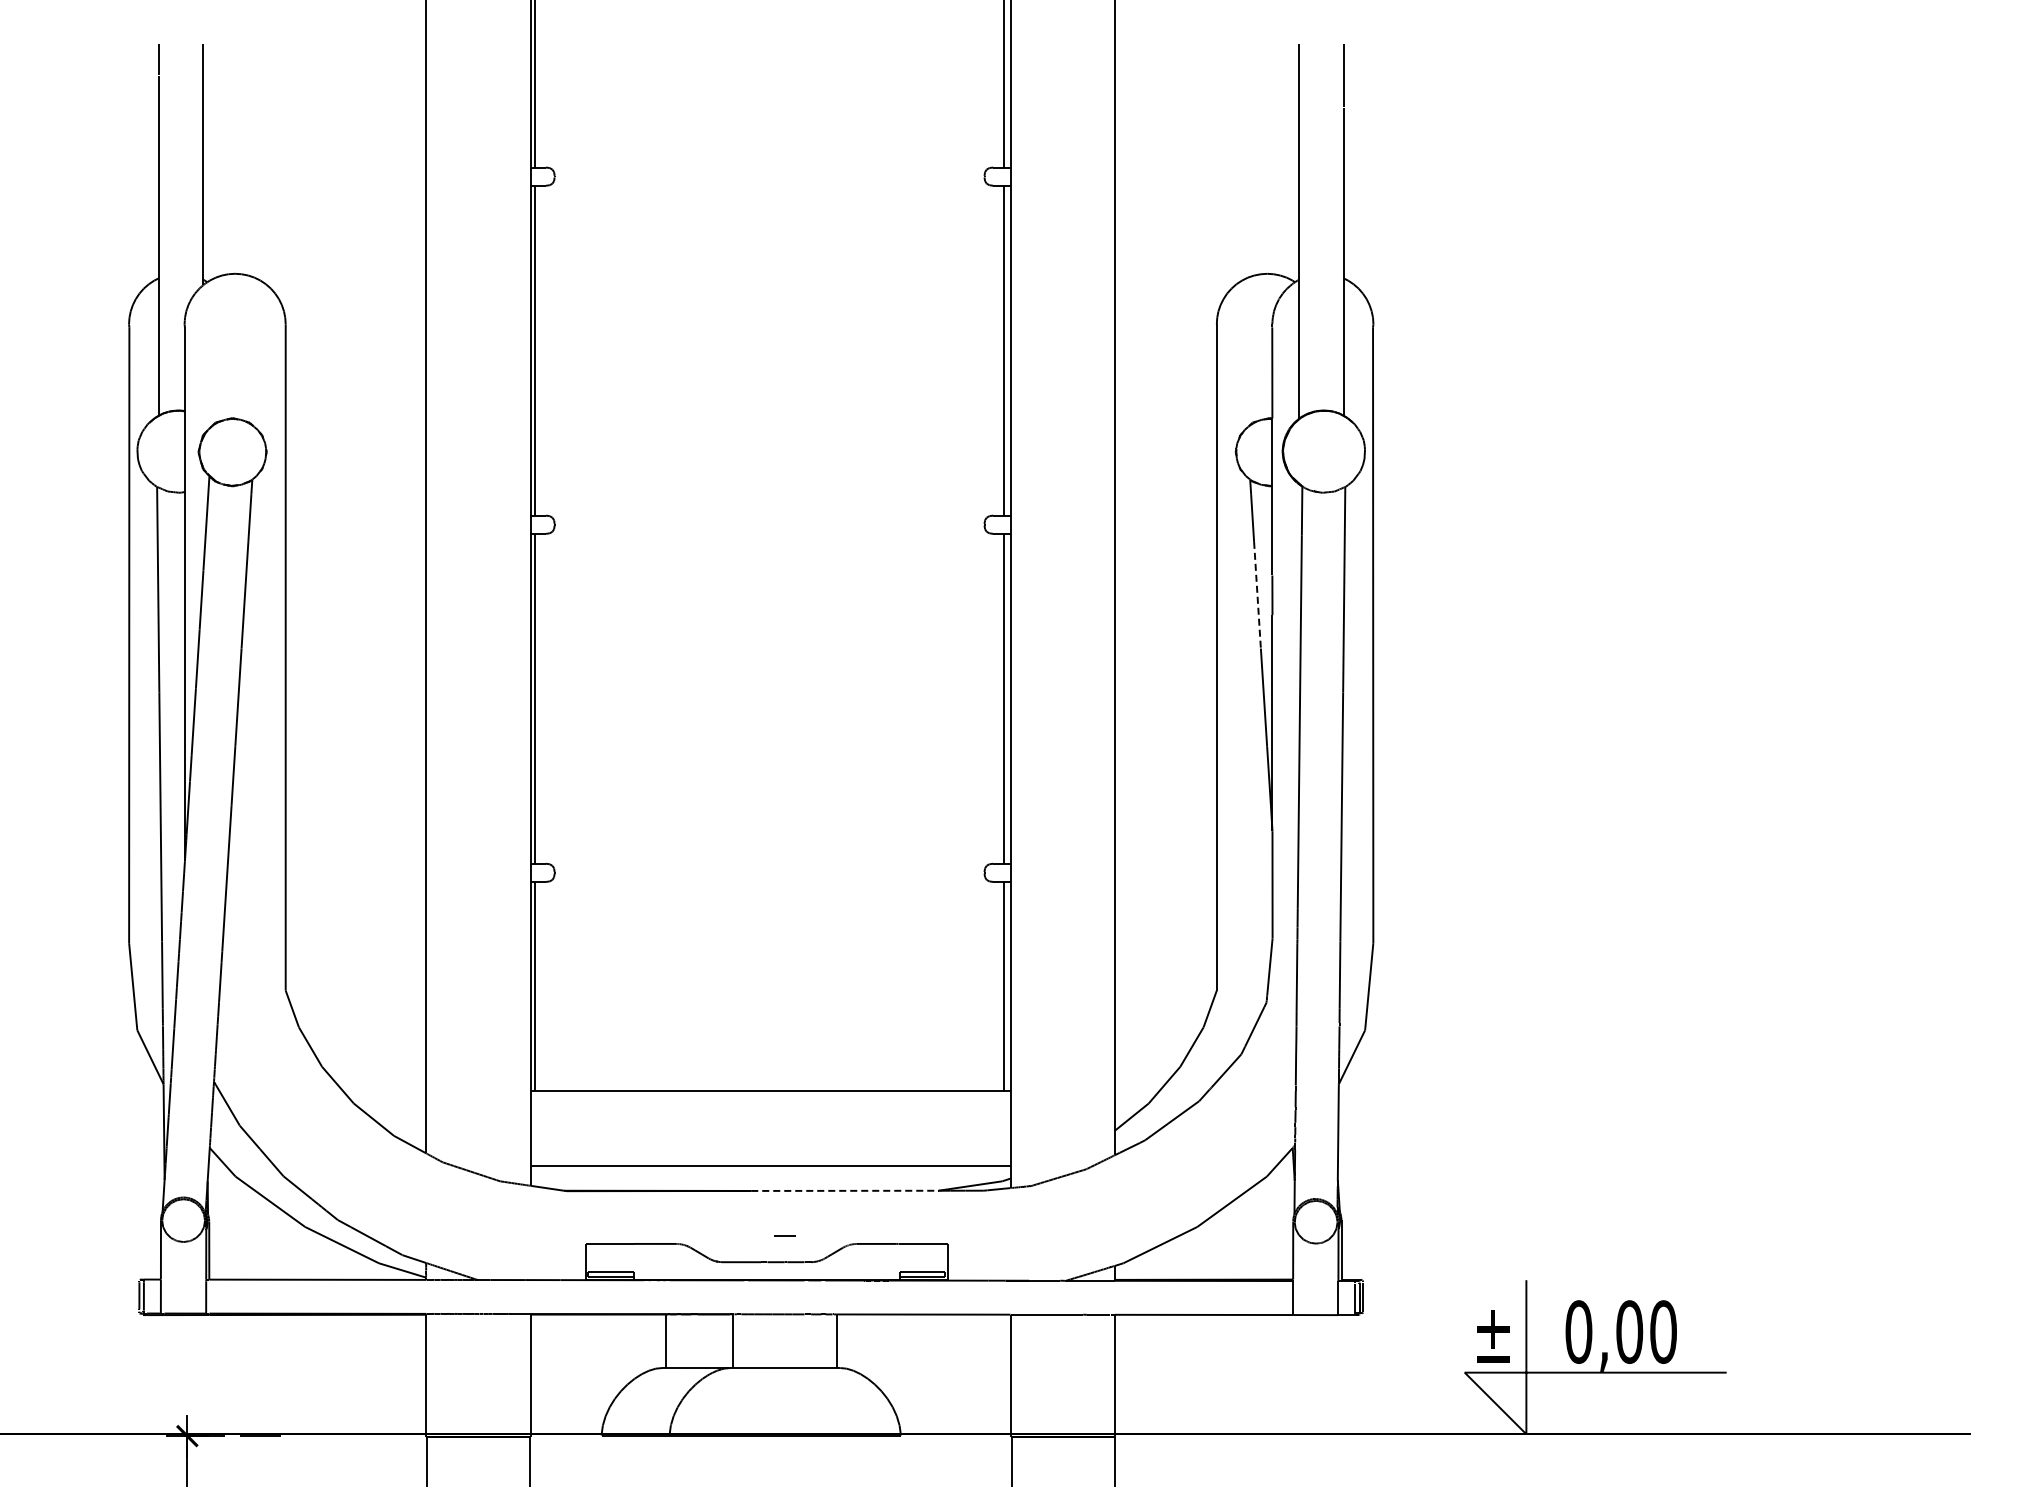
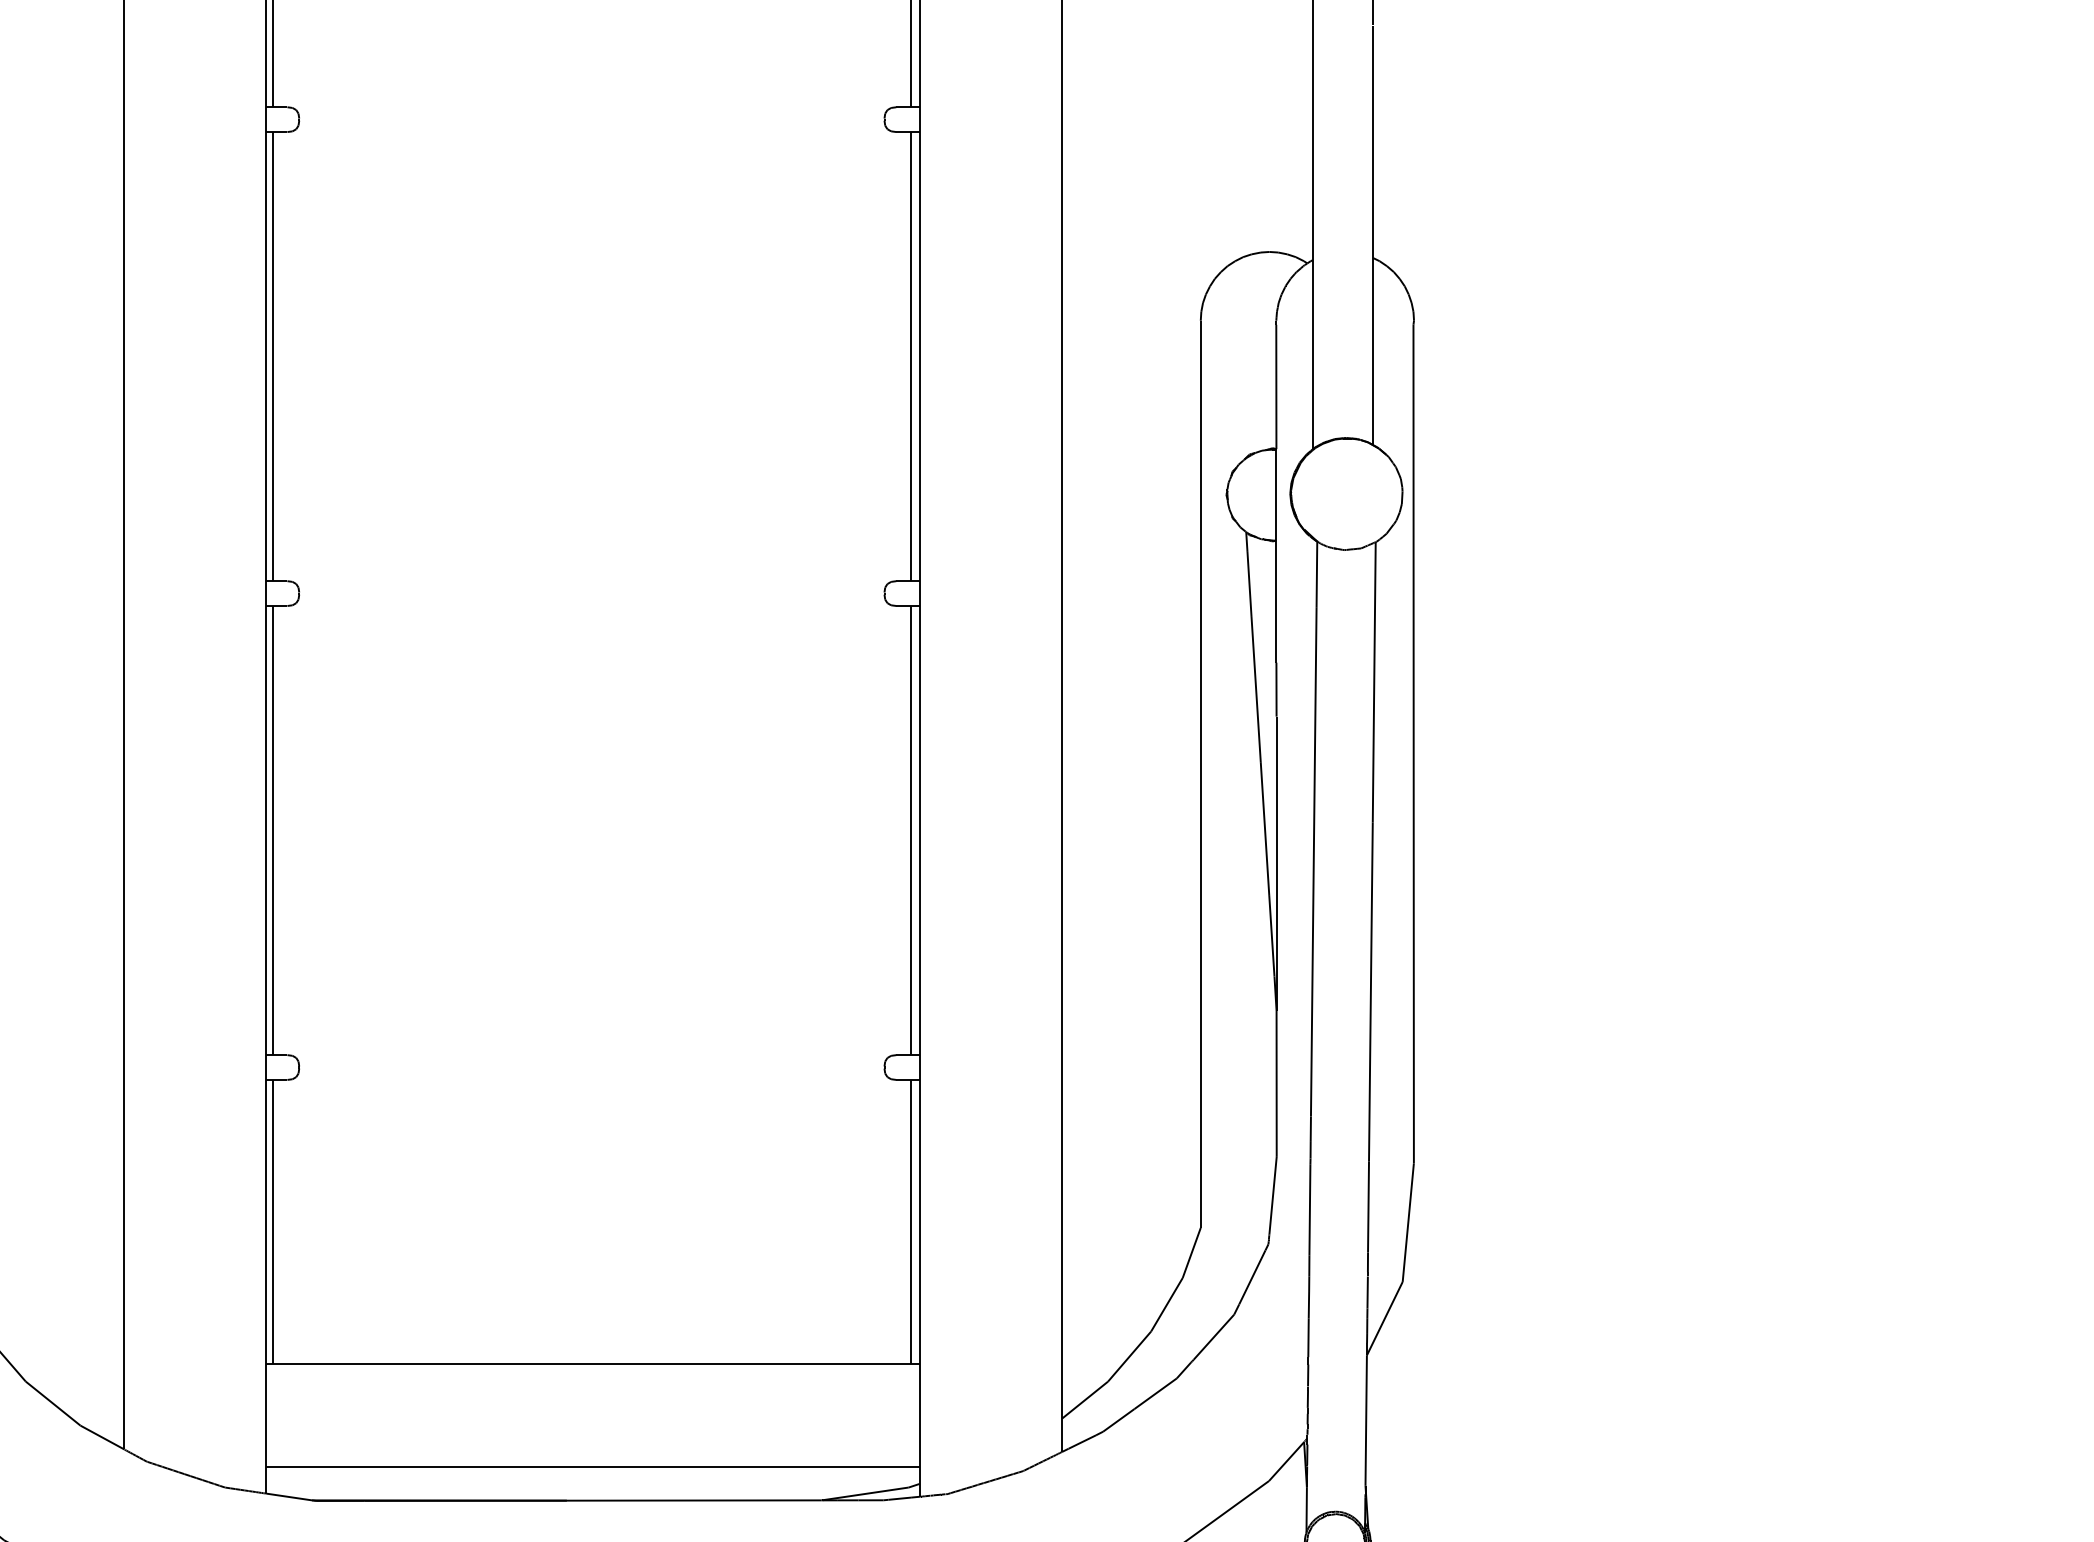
line: (1257, 595) -> (1256, 689), dashed -> solid
line: (844, 1190) -> (693, 1500), dashed -> solid

